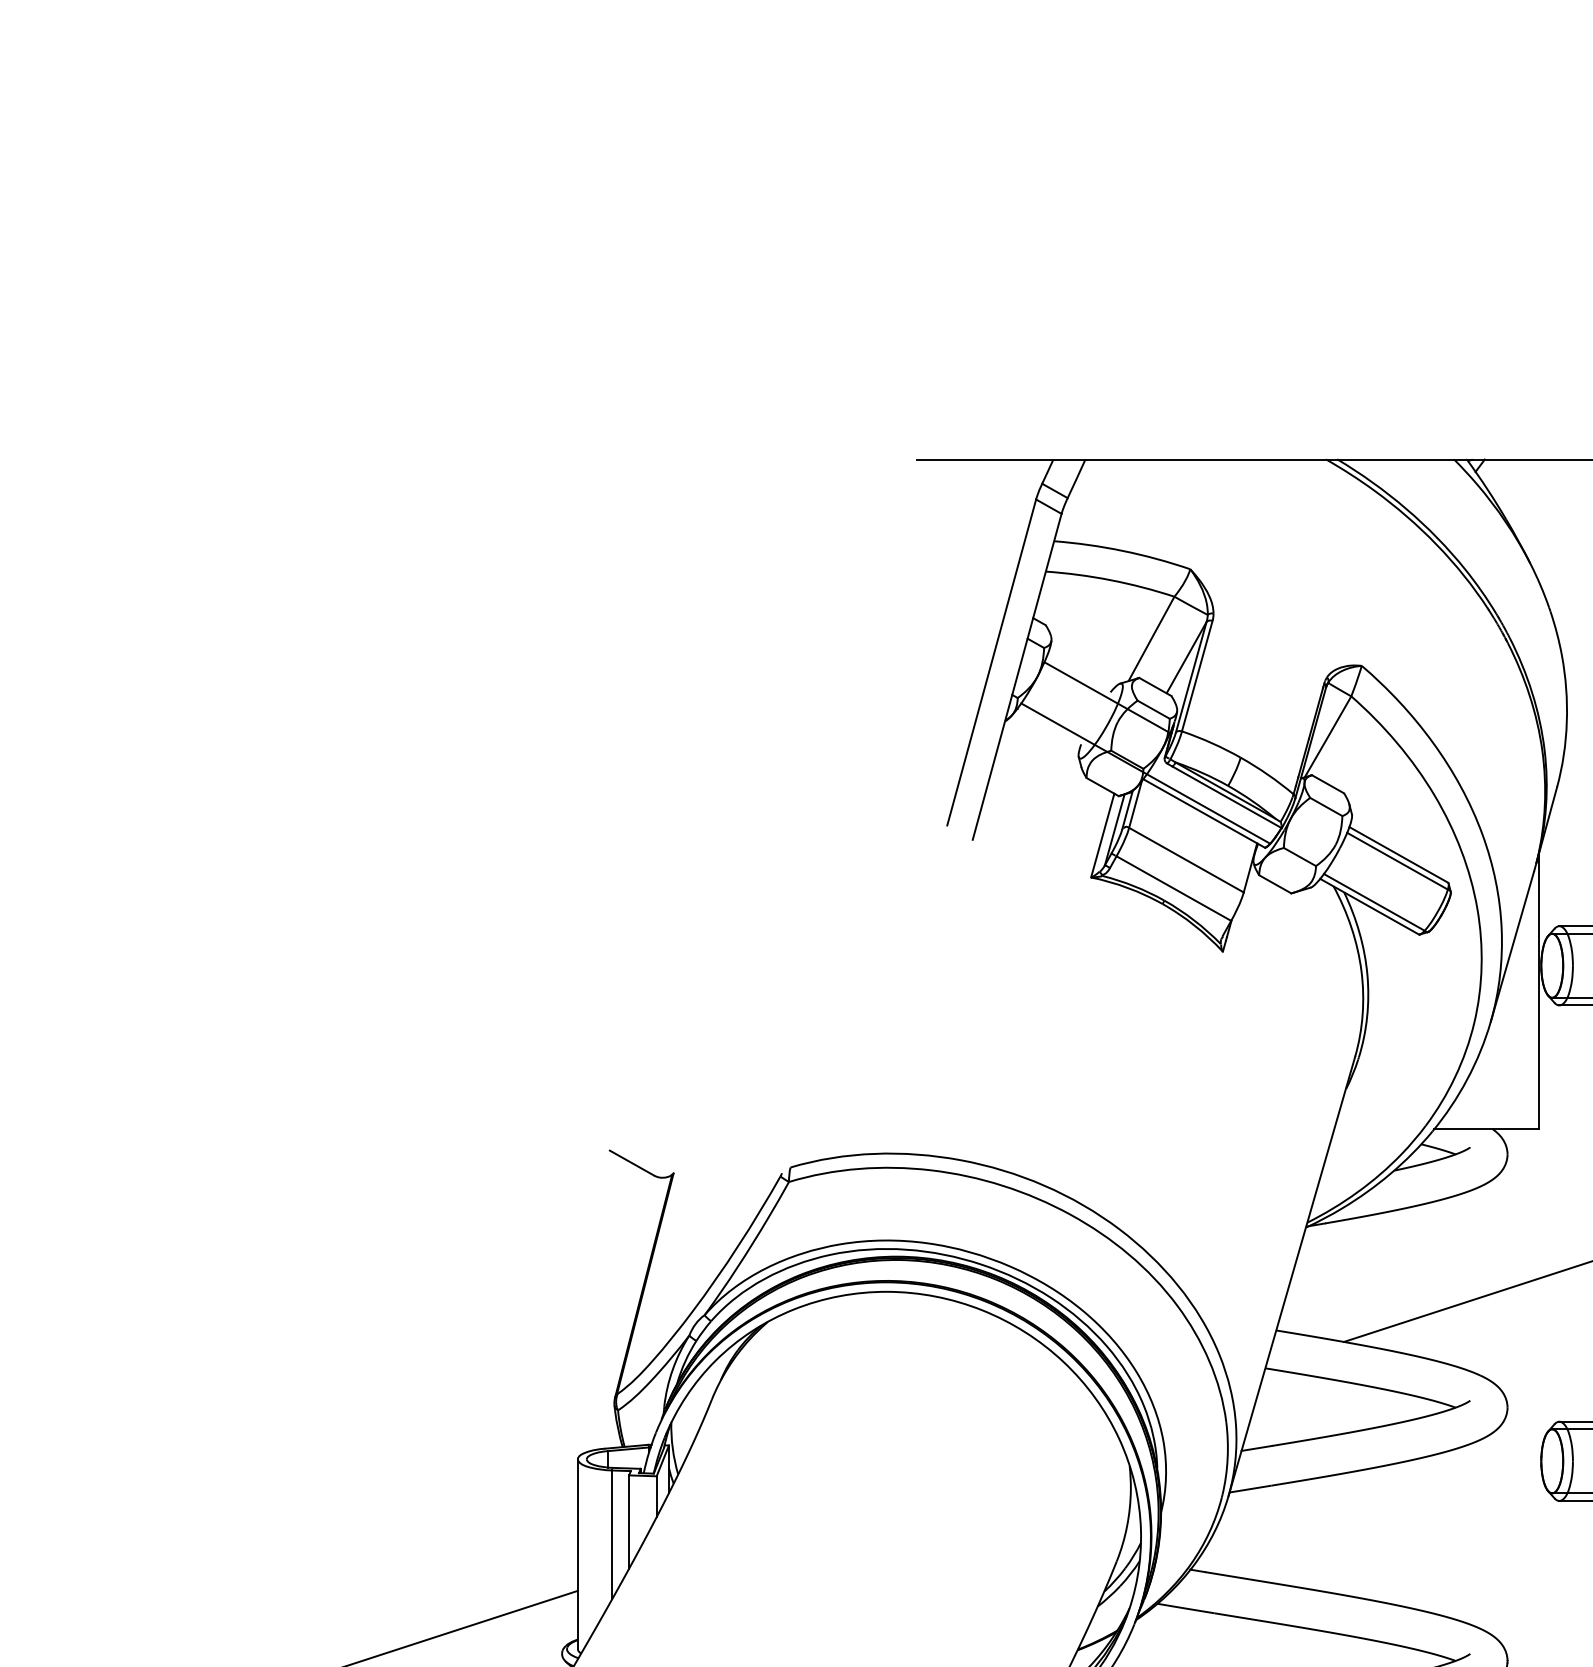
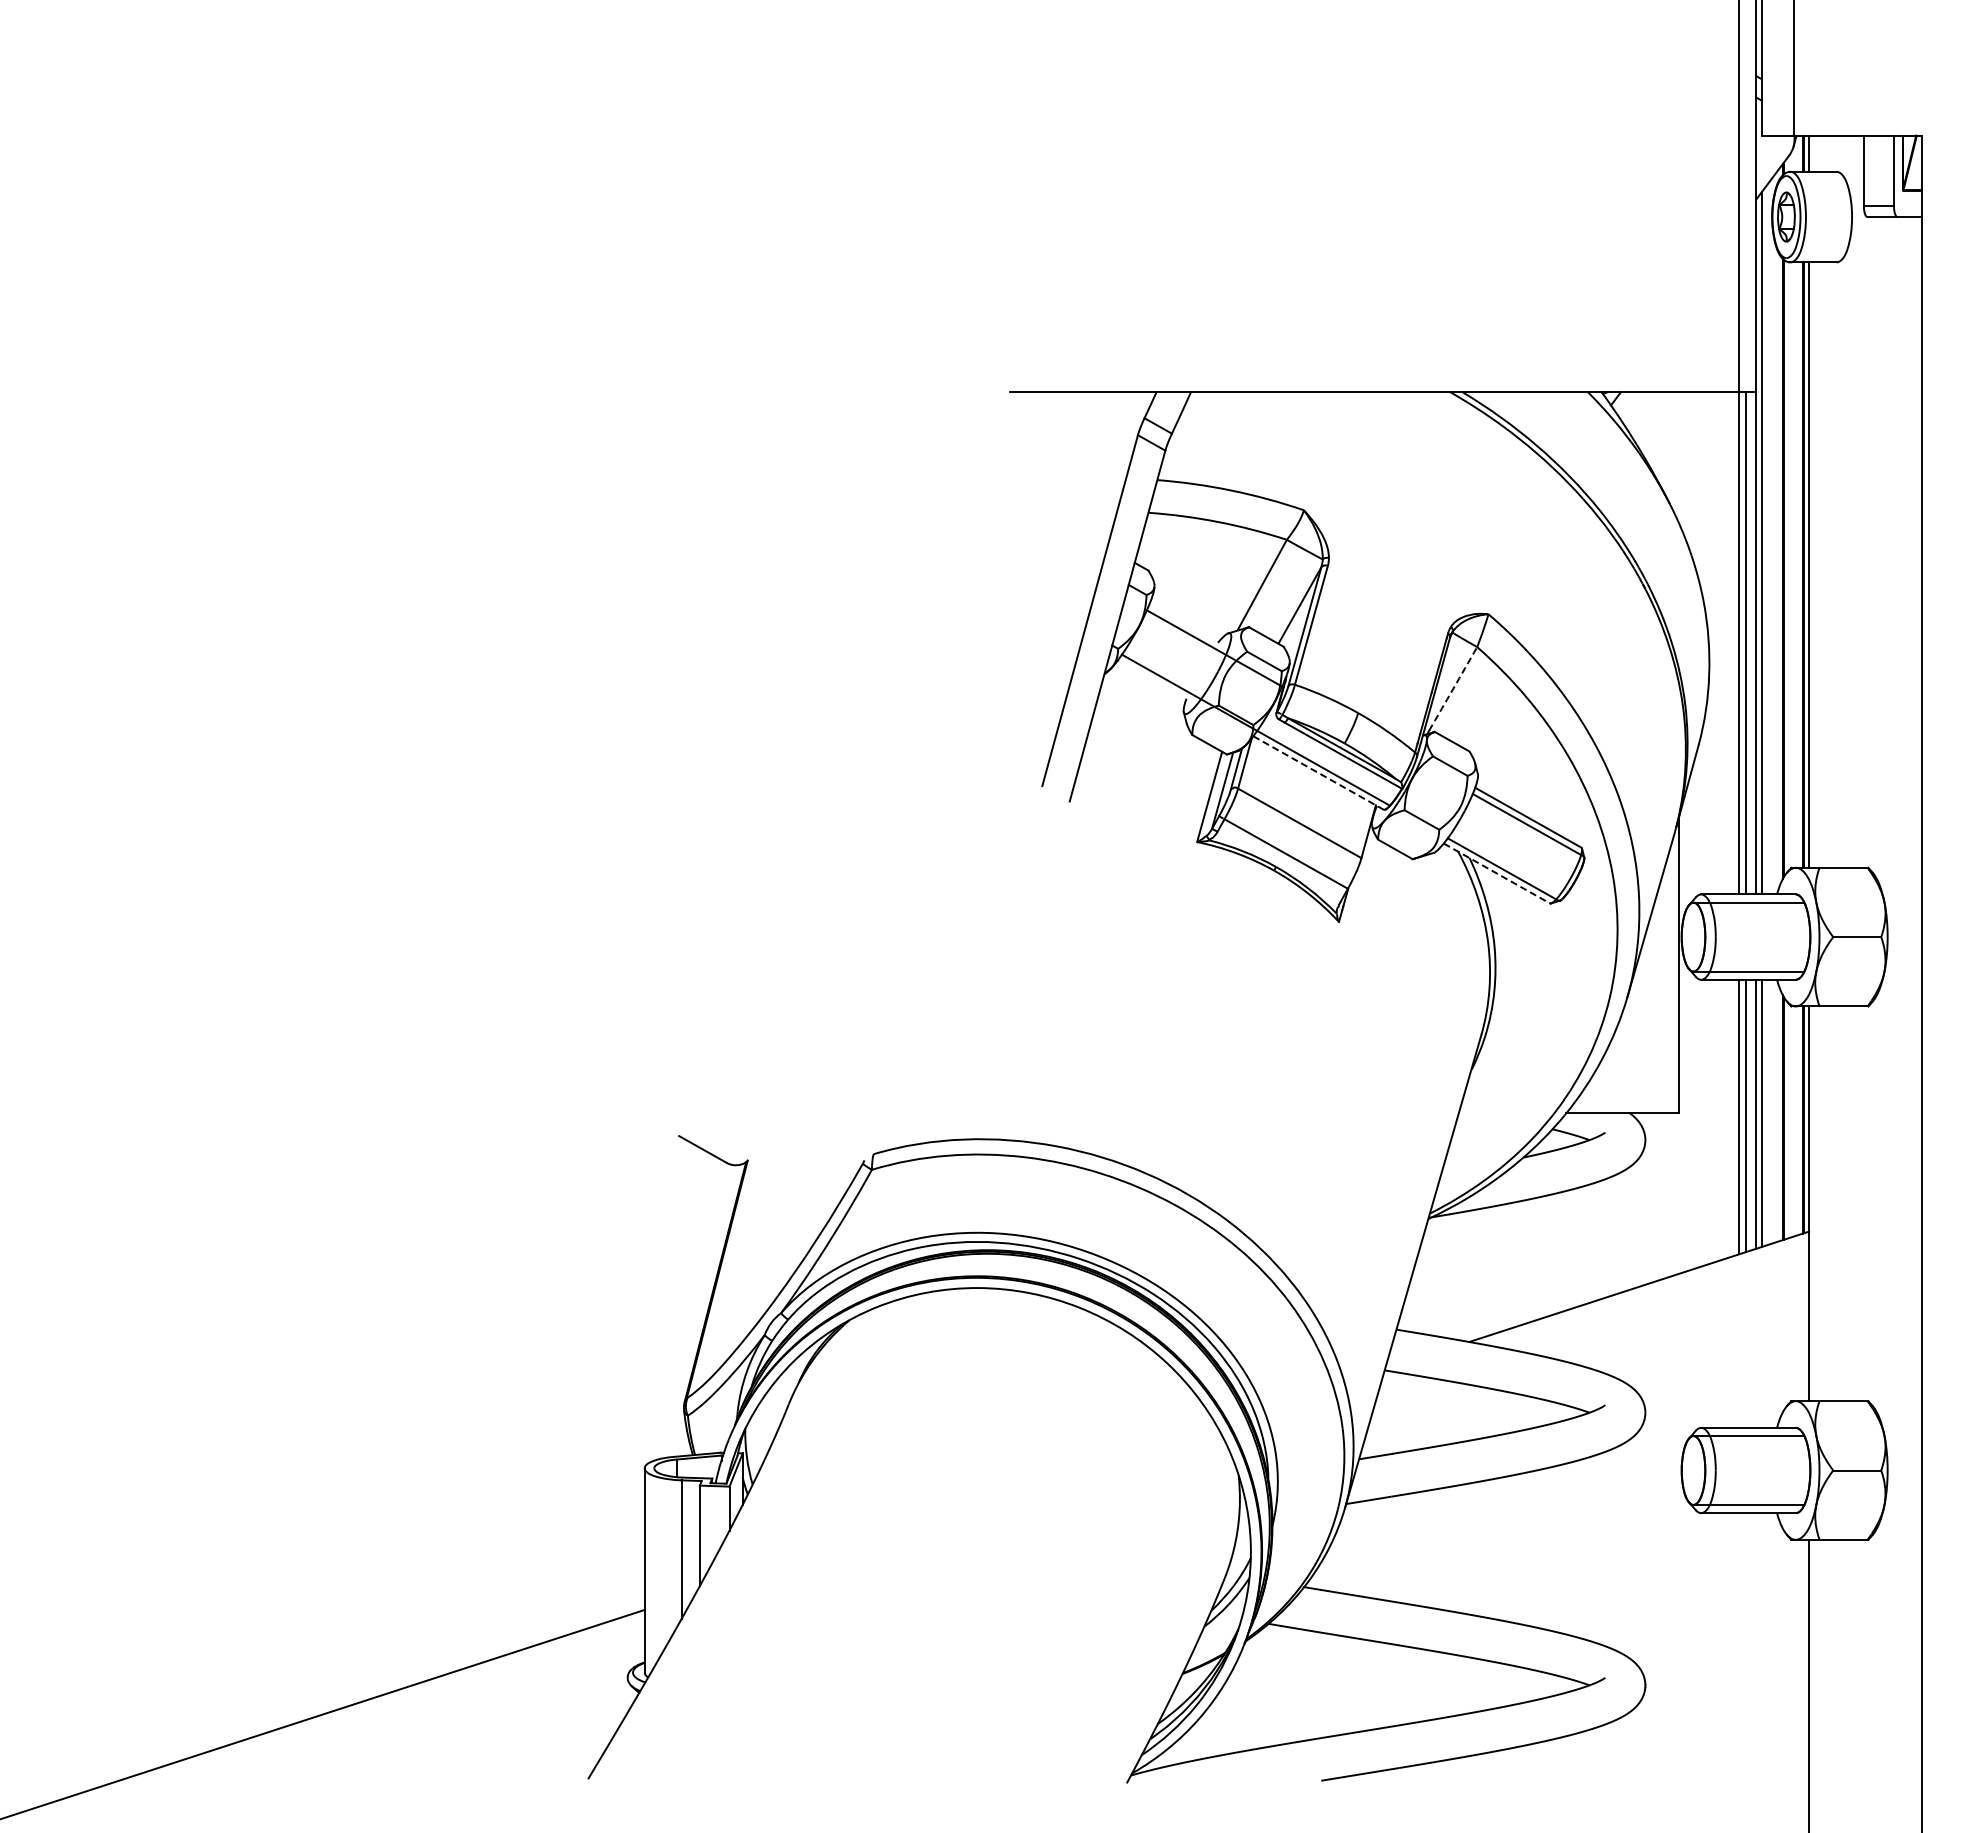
arc: (1329, 734) -> (1453, 688), solid -> dashed
line: (1204, 813) -> (1319, 773), solid -> dashed
line: (1369, 906) -> (1496, 873), solid -> dashed

